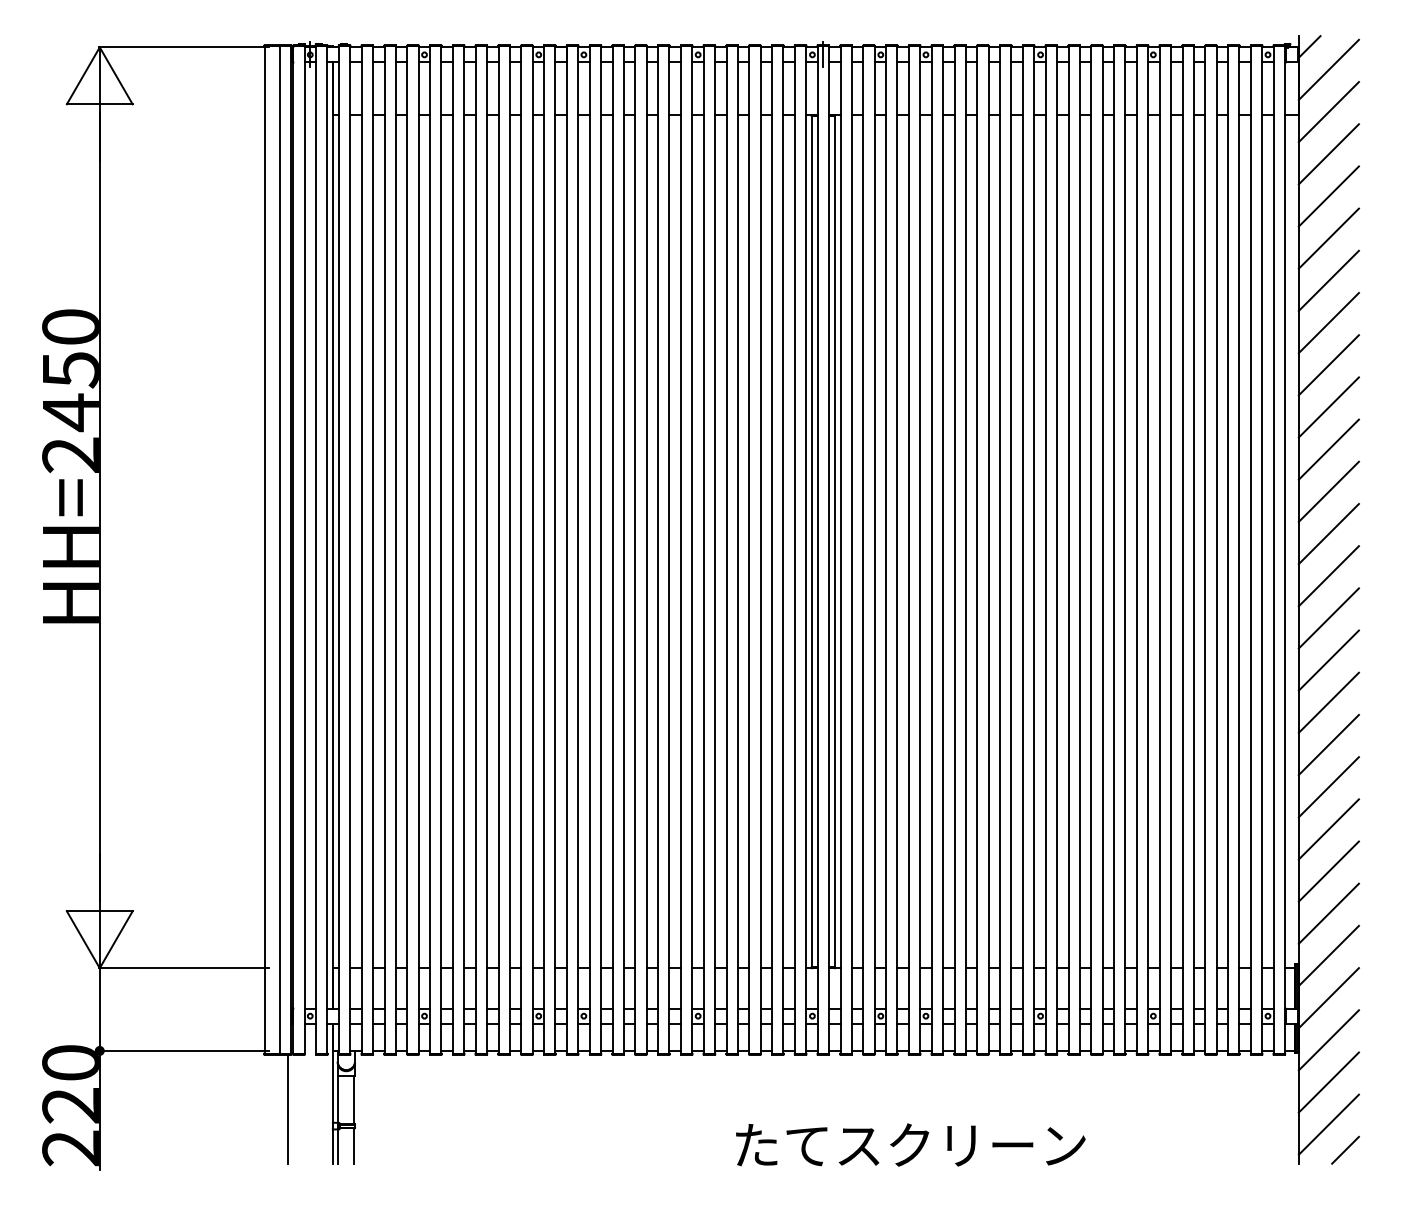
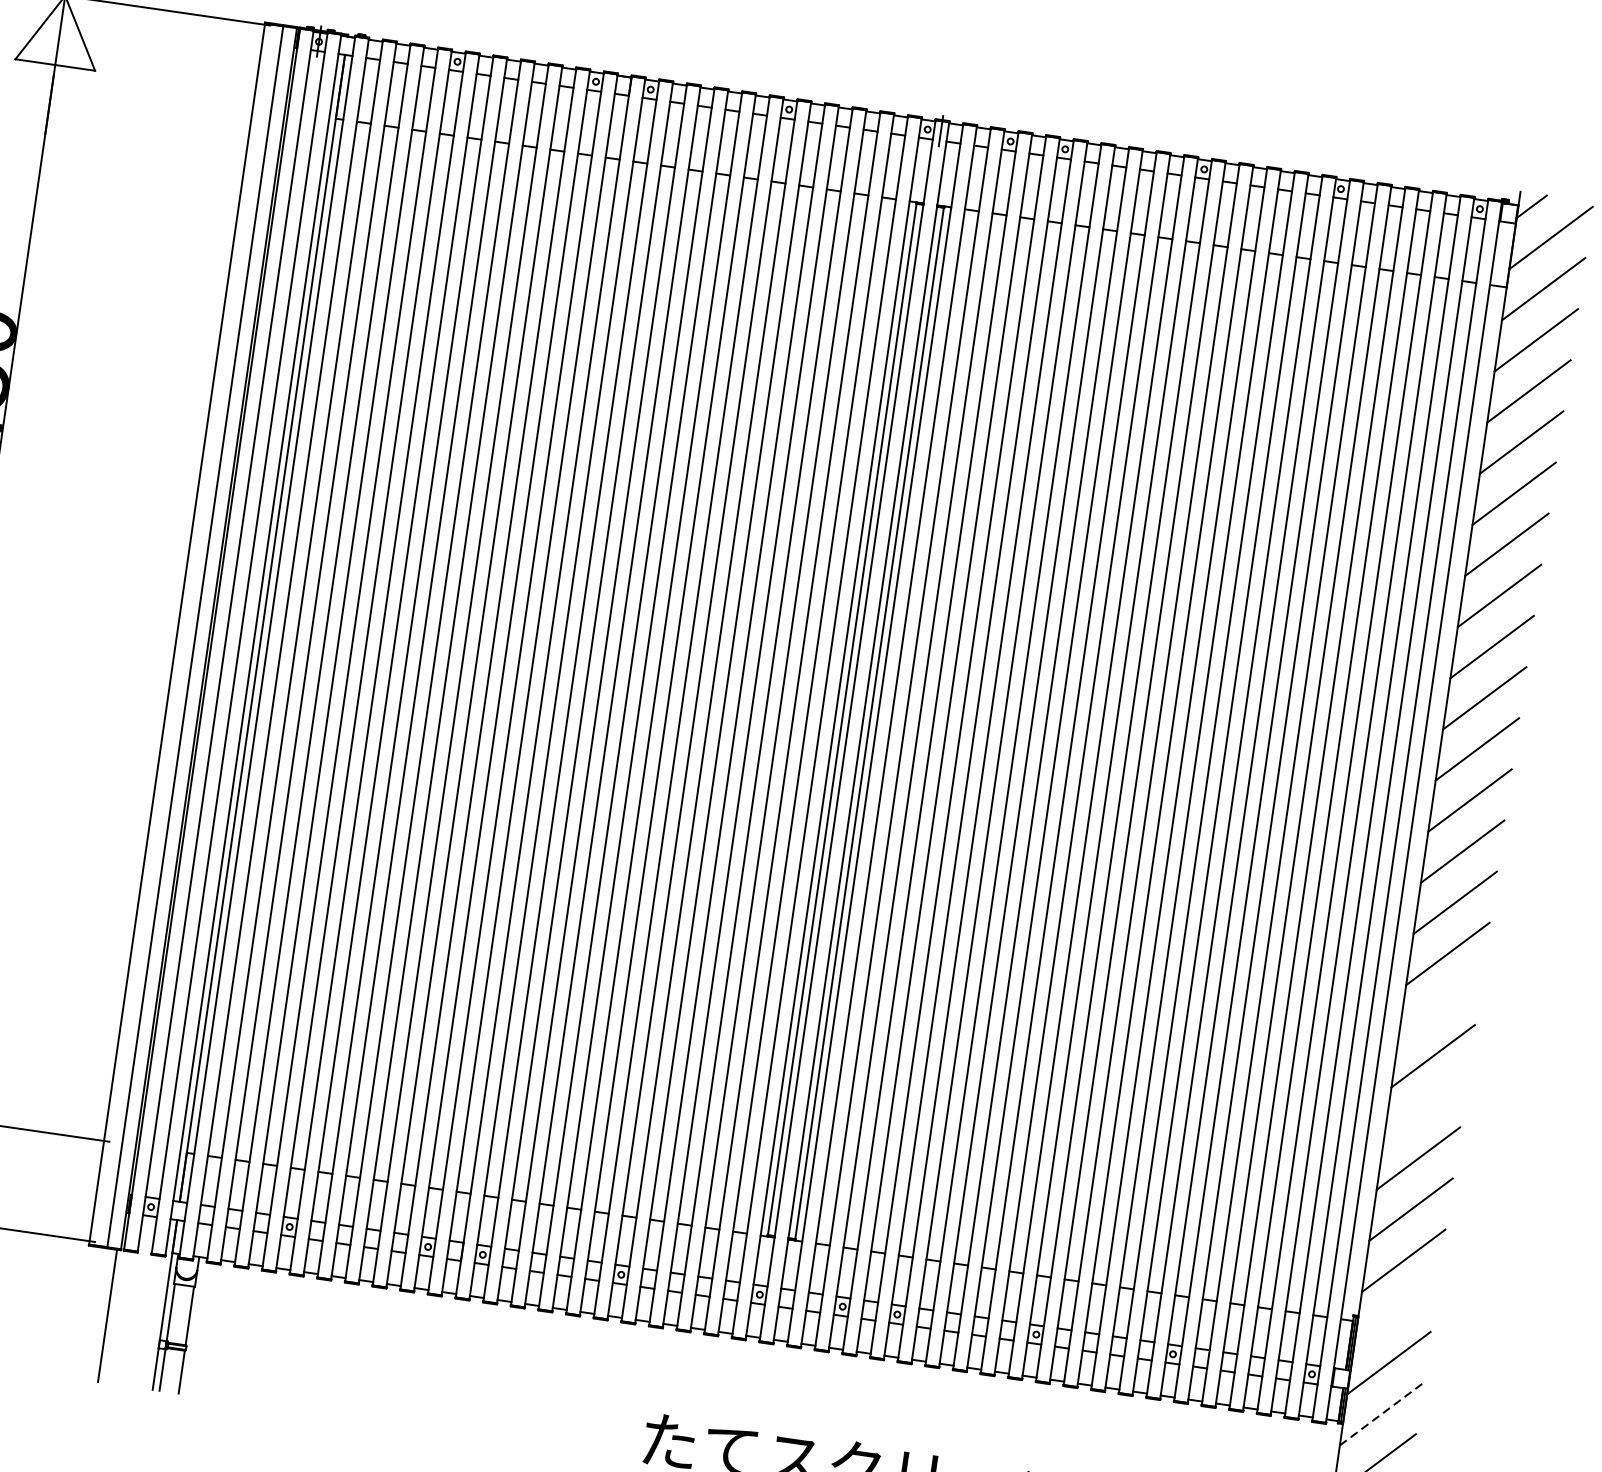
line: (1328, 702) -> (1440, 1004), removed
line: (1328, 787) -> (1425, 1107), removed
line: (1328, 955) -> (1395, 1311), removed
line: (1328, 1040) -> (1381, 1414), solid -> dashed

